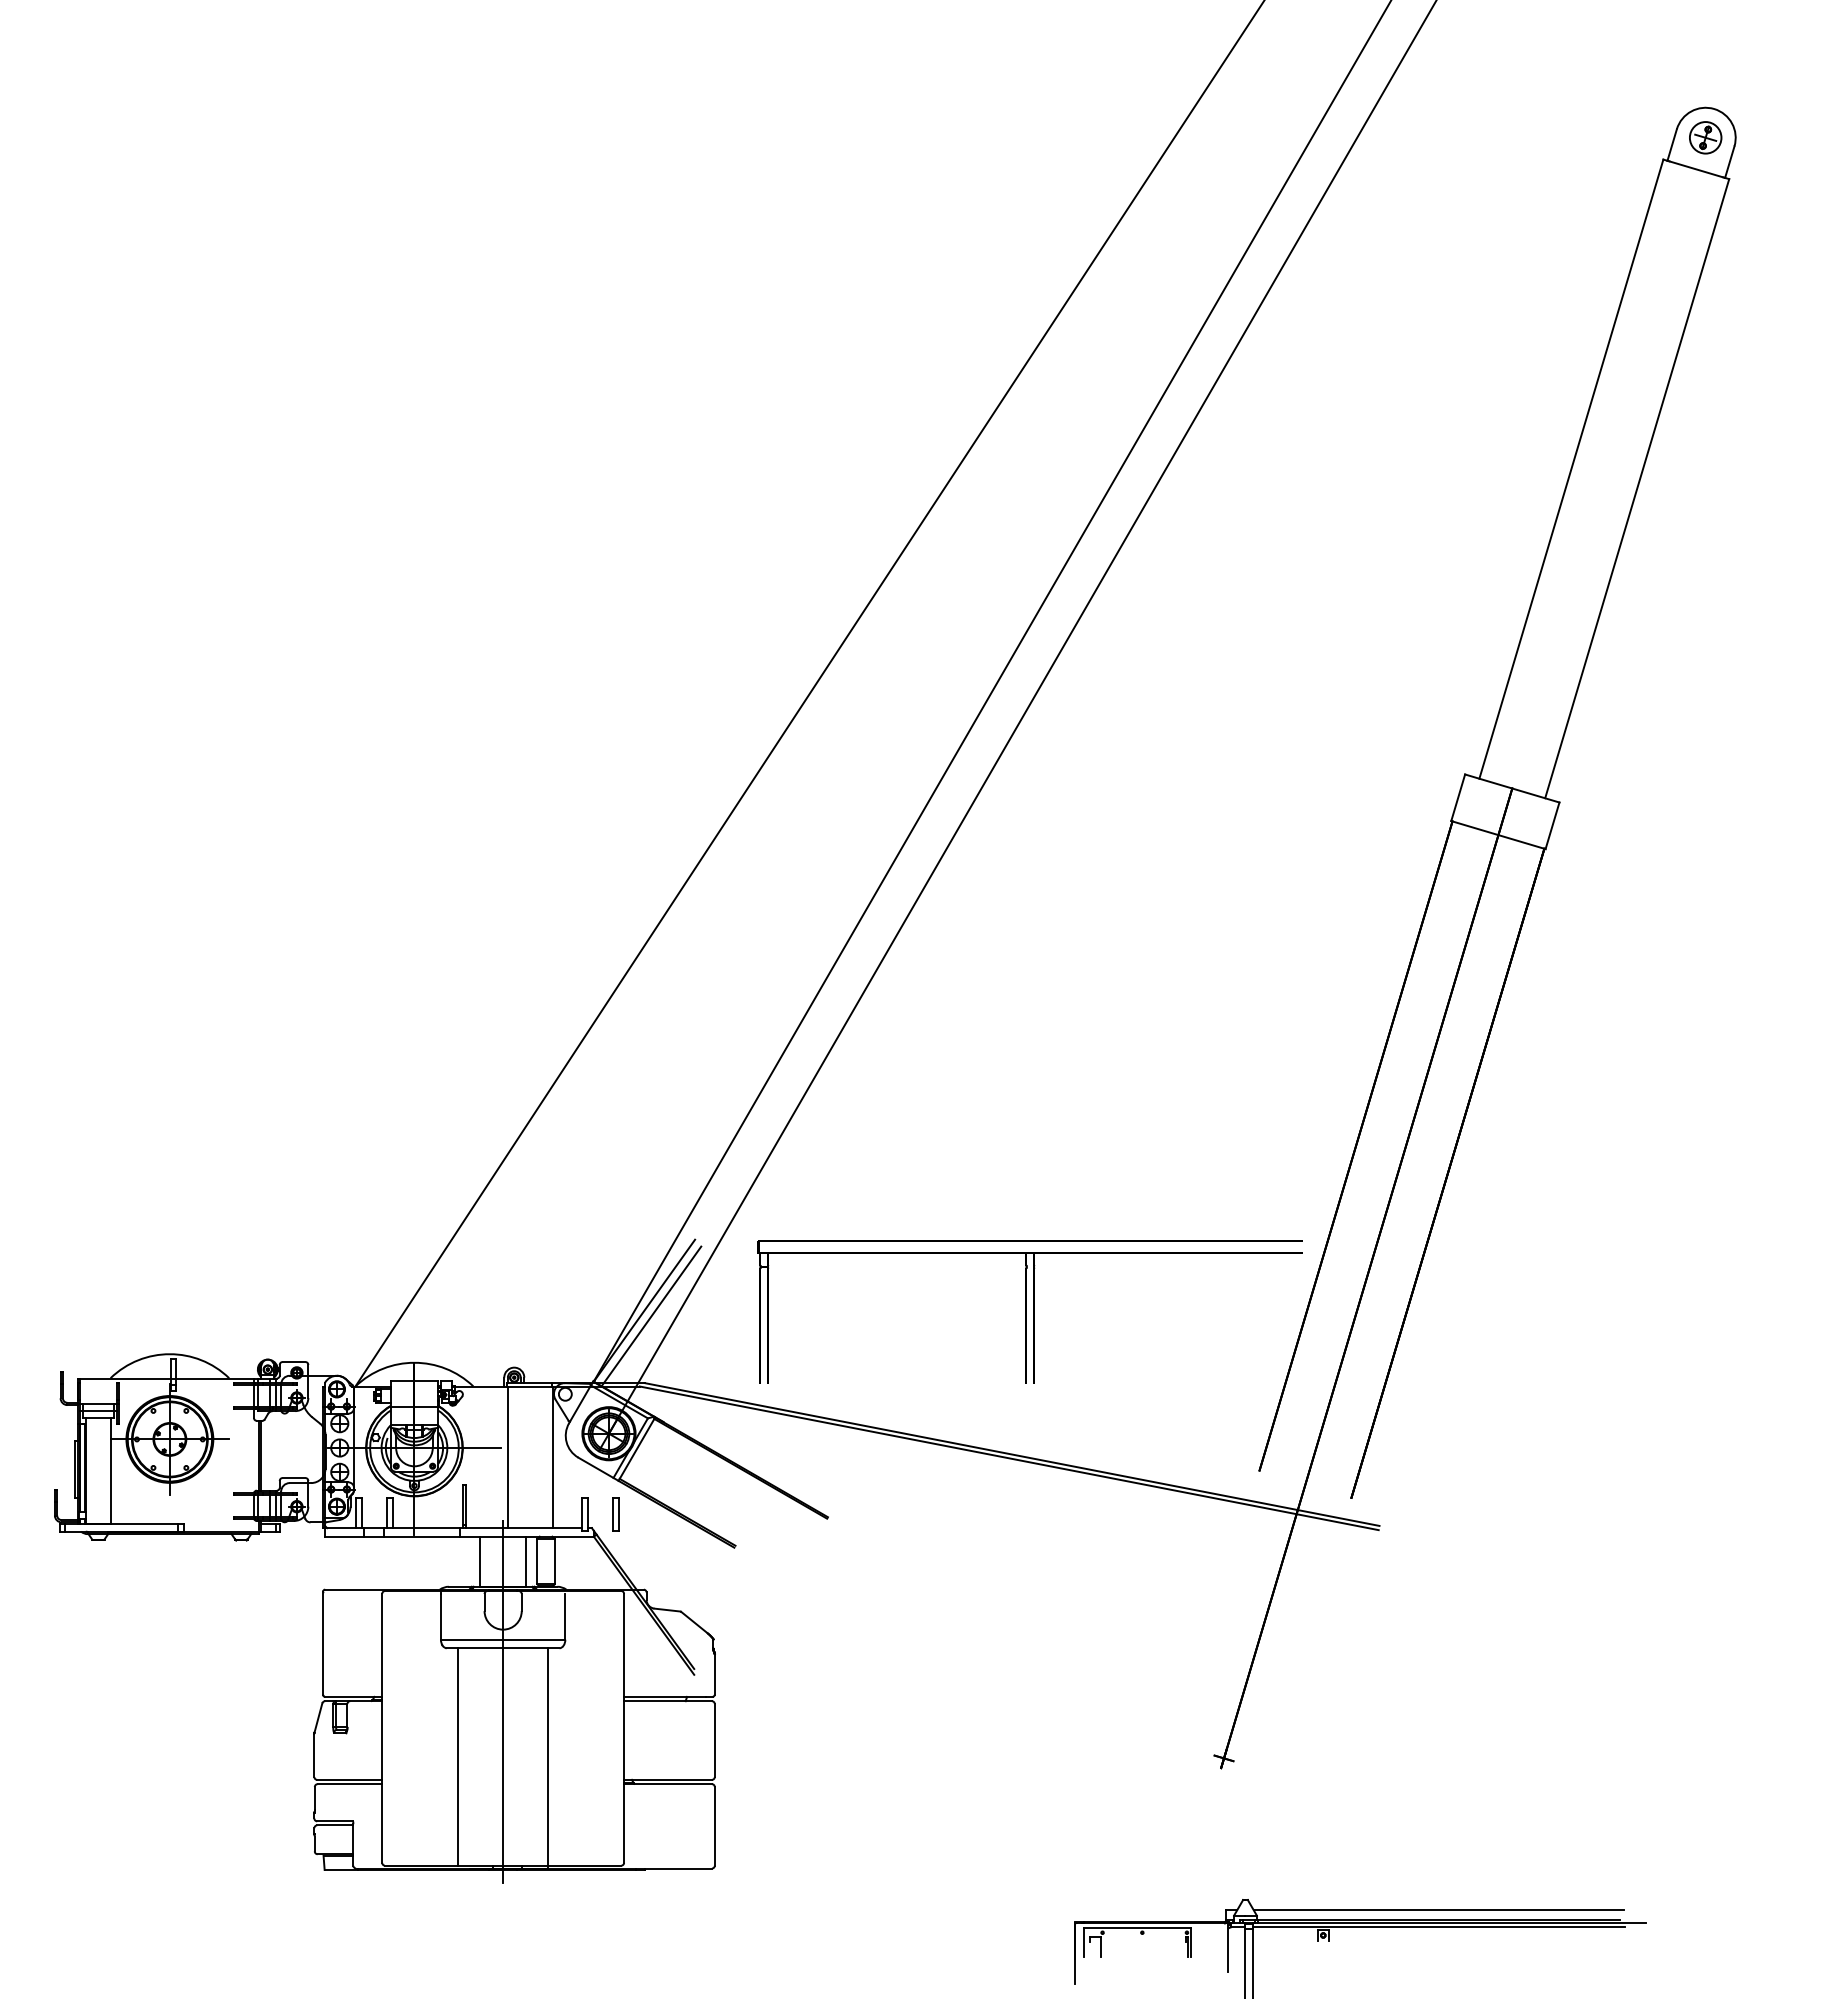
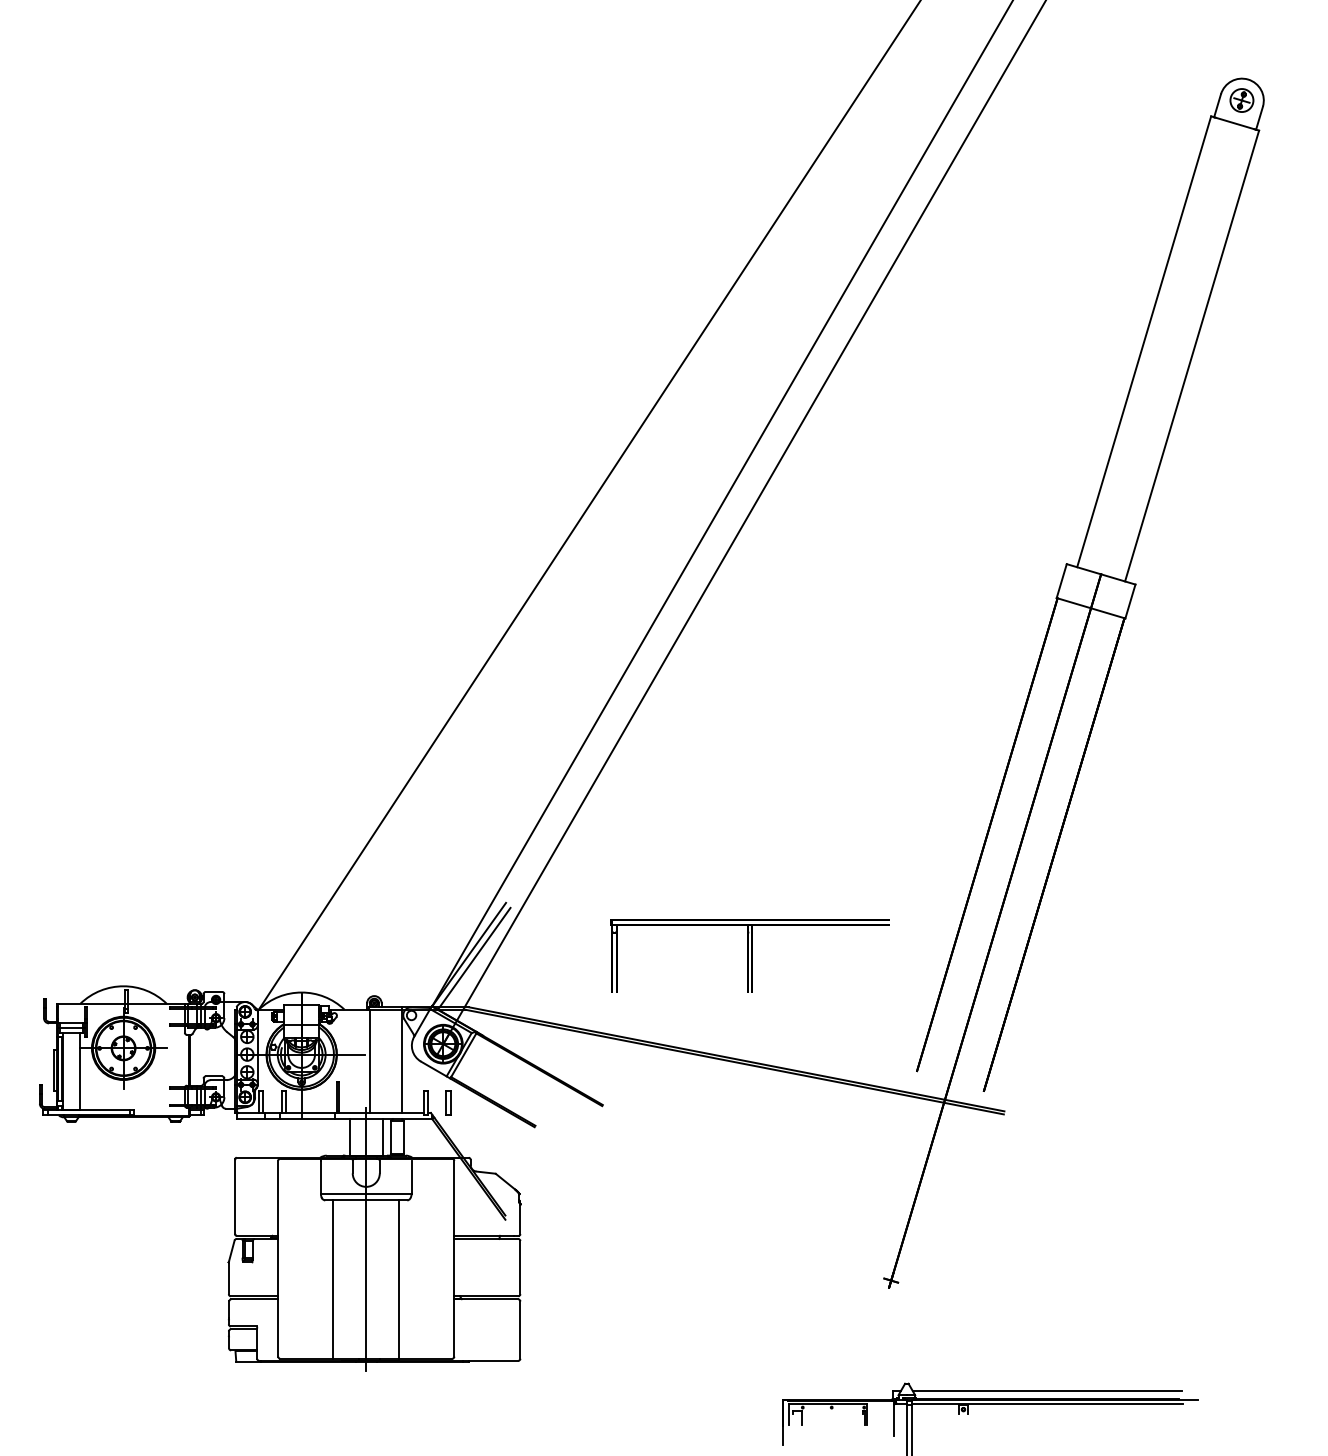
part: (1029, 1311) -> (749, 955), size x0.7

